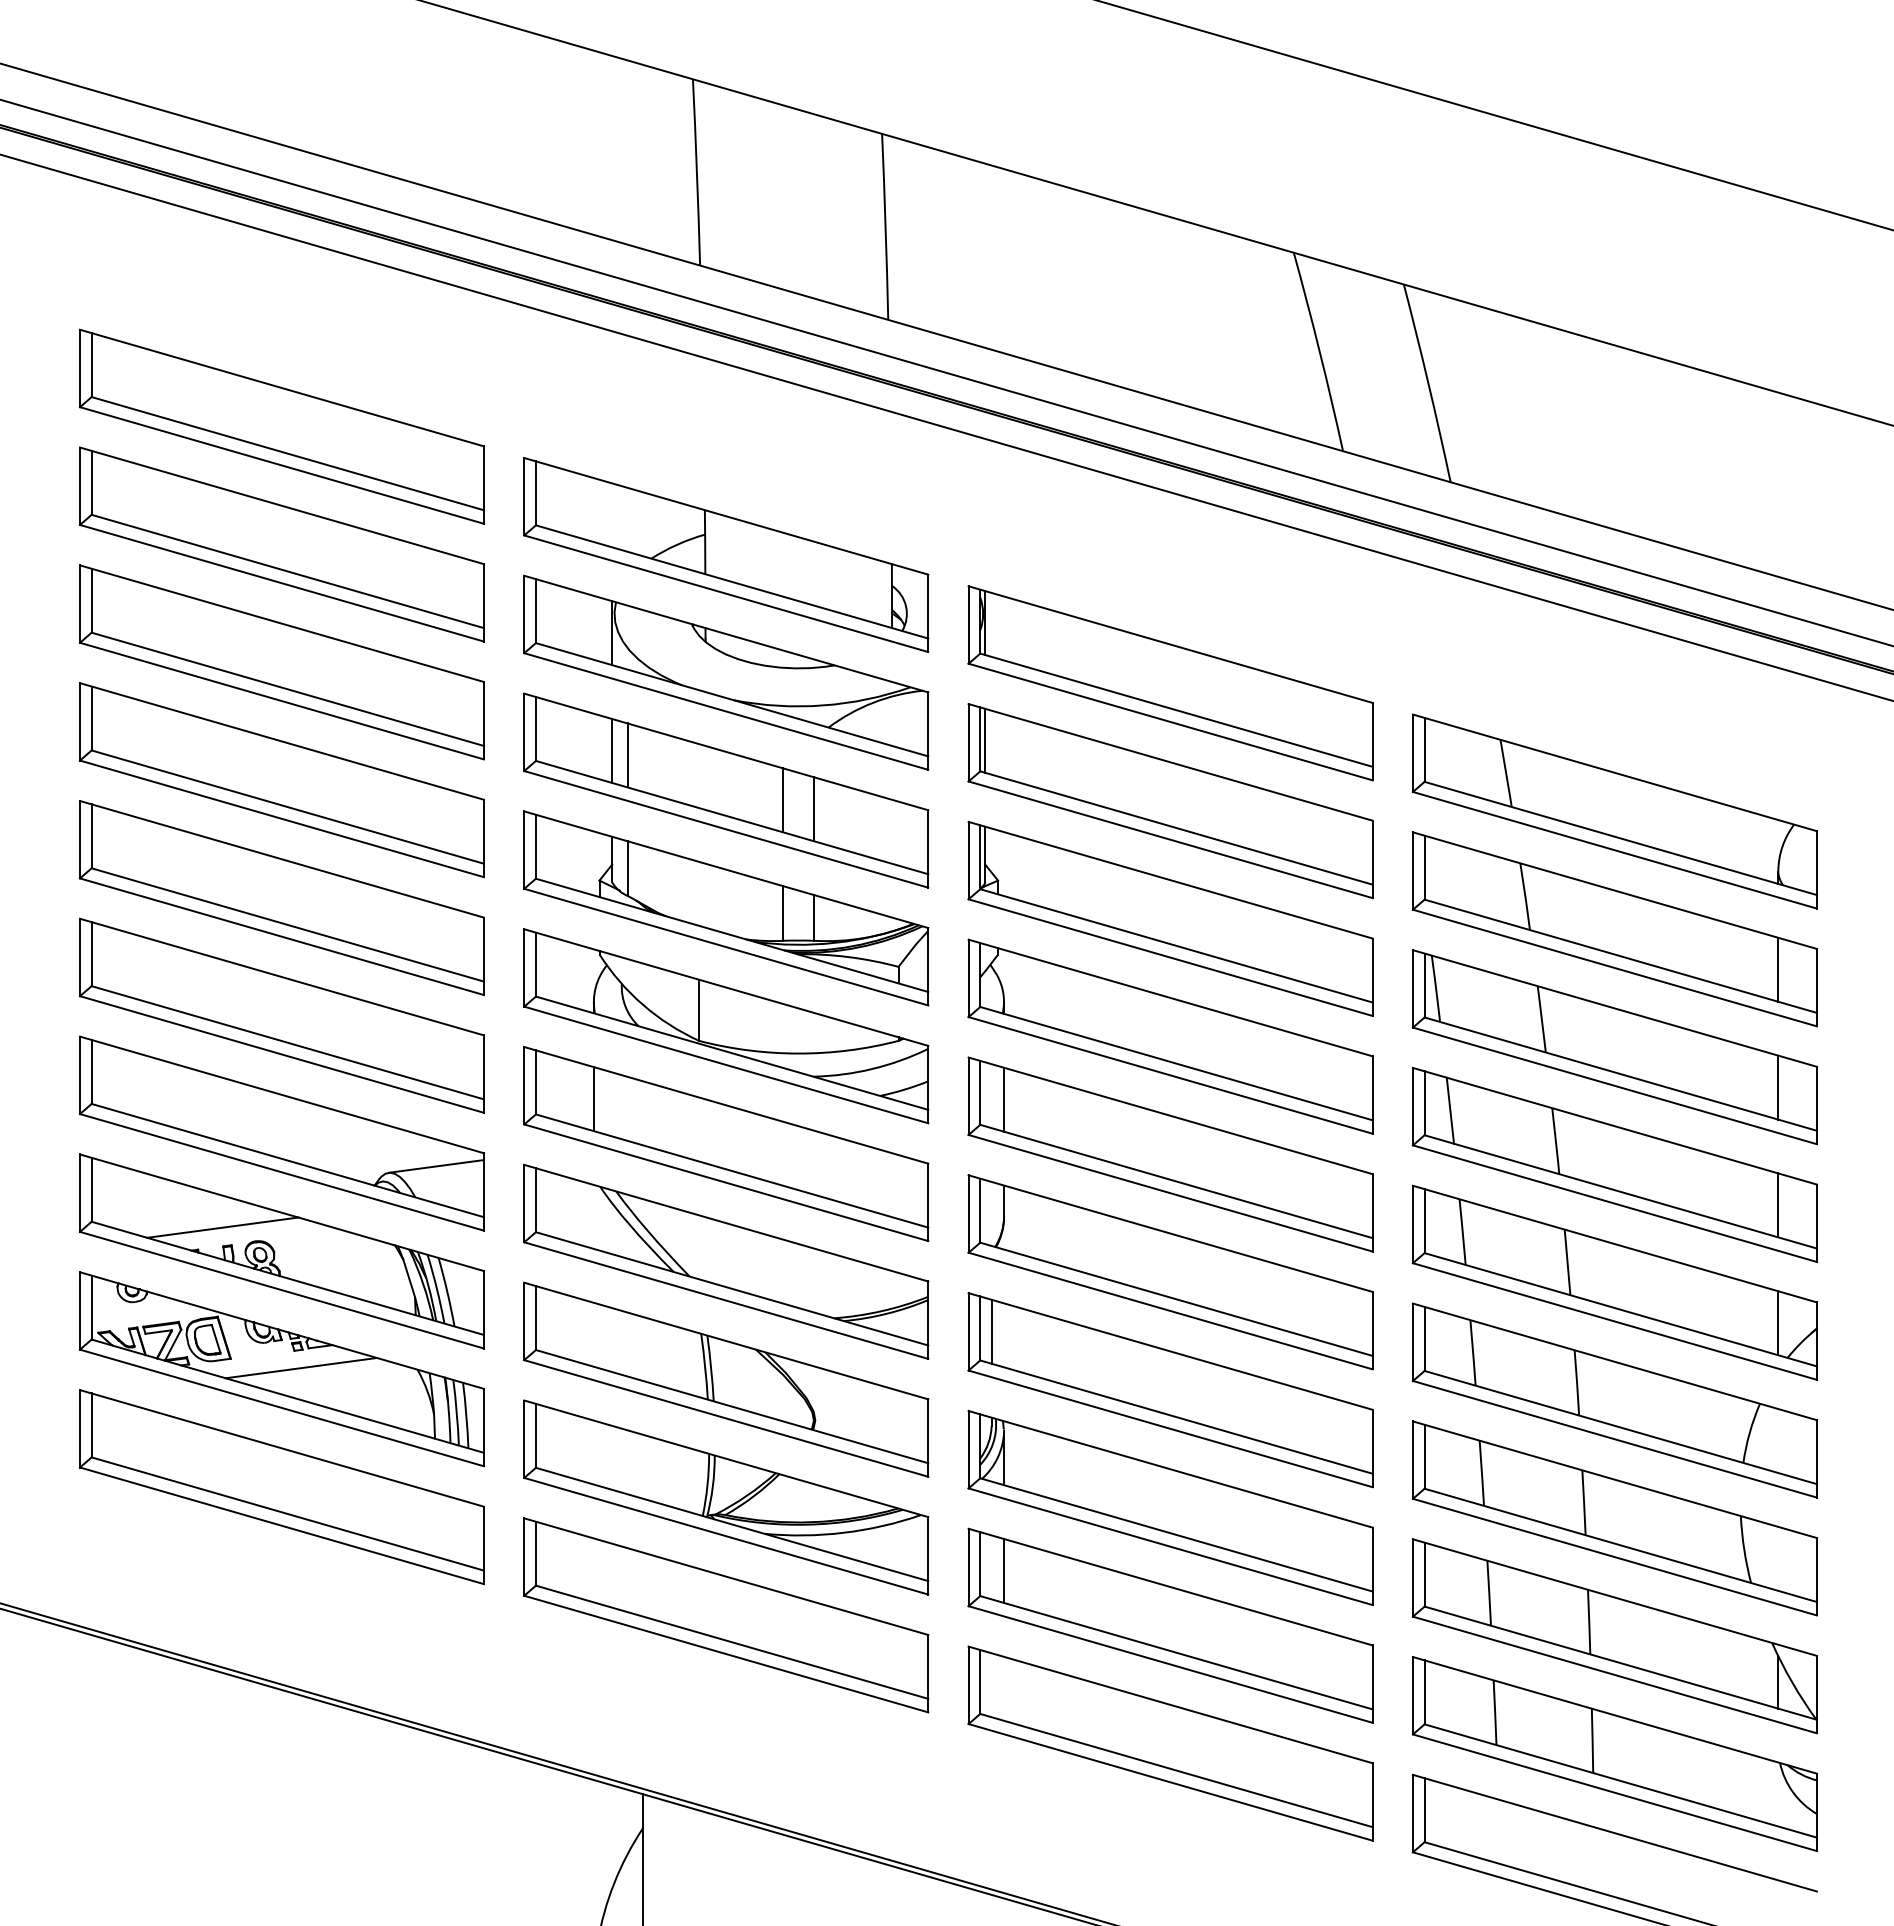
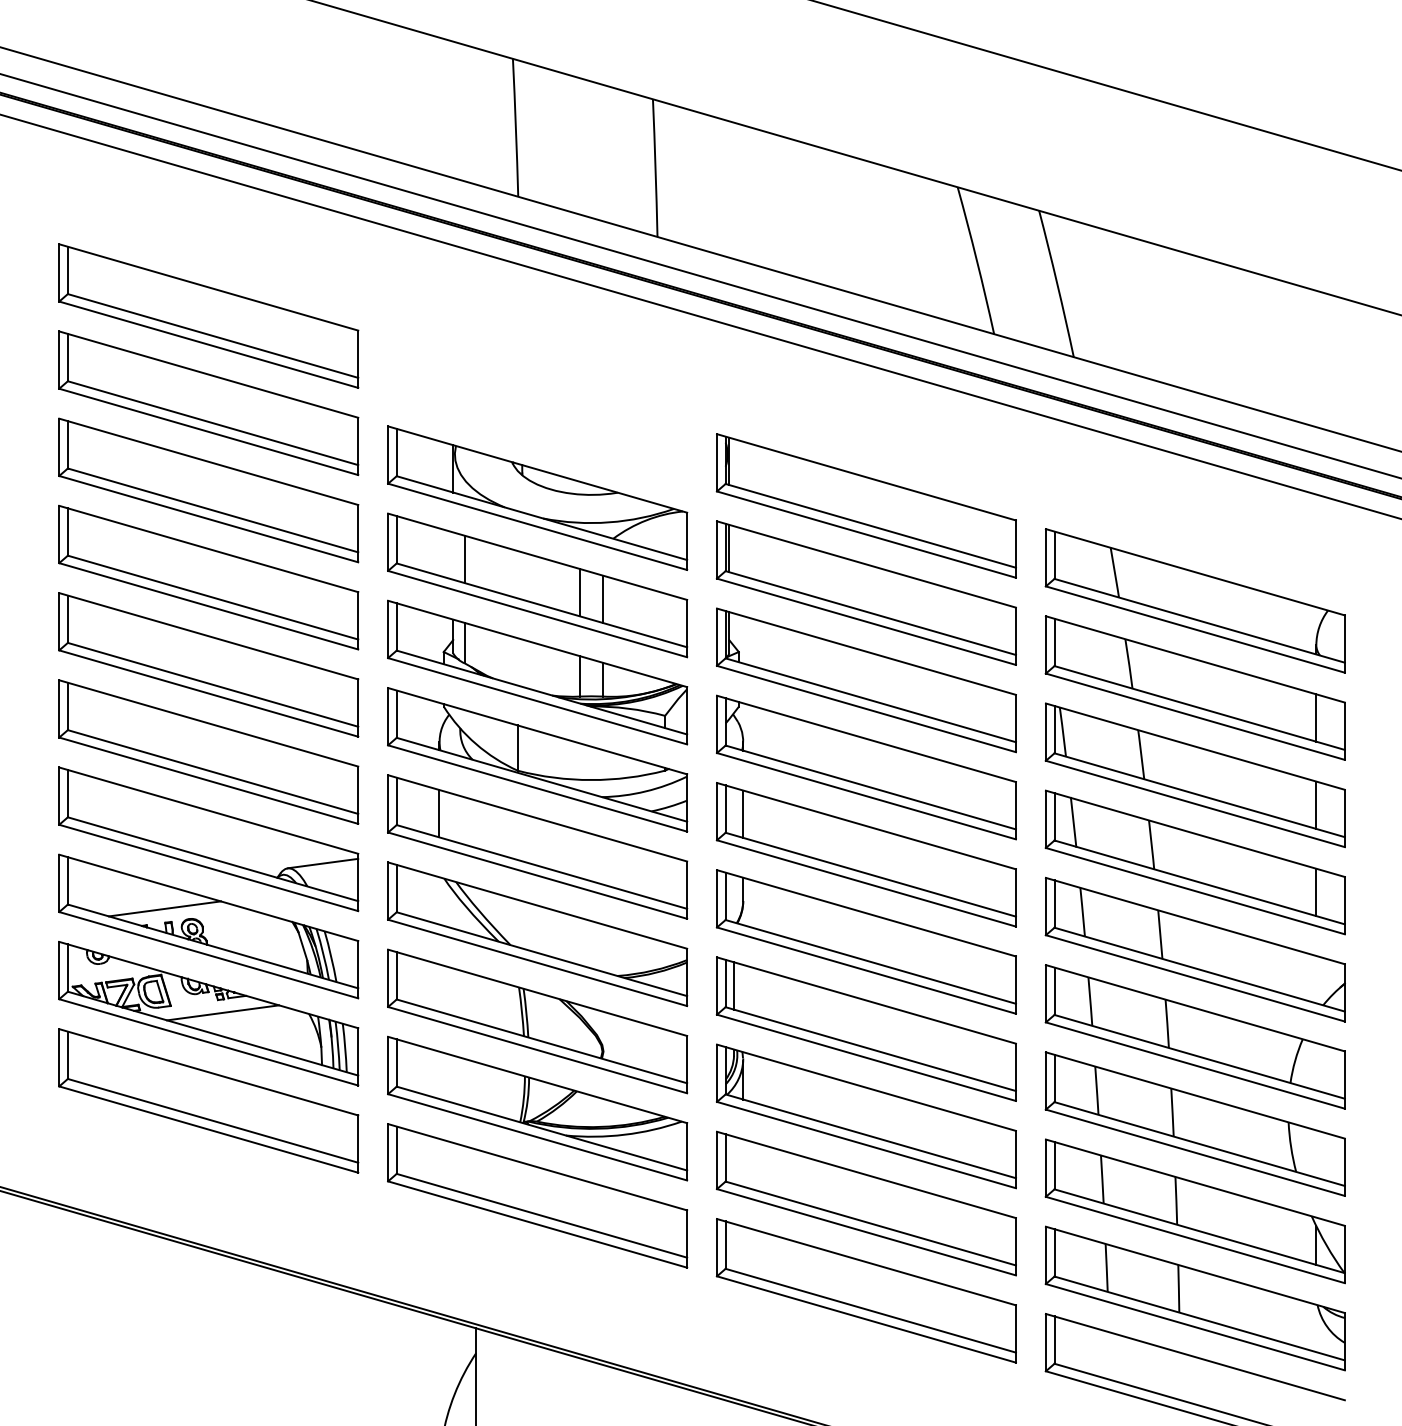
part: (726, 554) -> (537, 410), removed
line: (612, 750) -> (453, 555), removed
line: (1778, 1323) -> (1316, 979), removed
line: (1004, 1570) -> (743, 1162), removed

